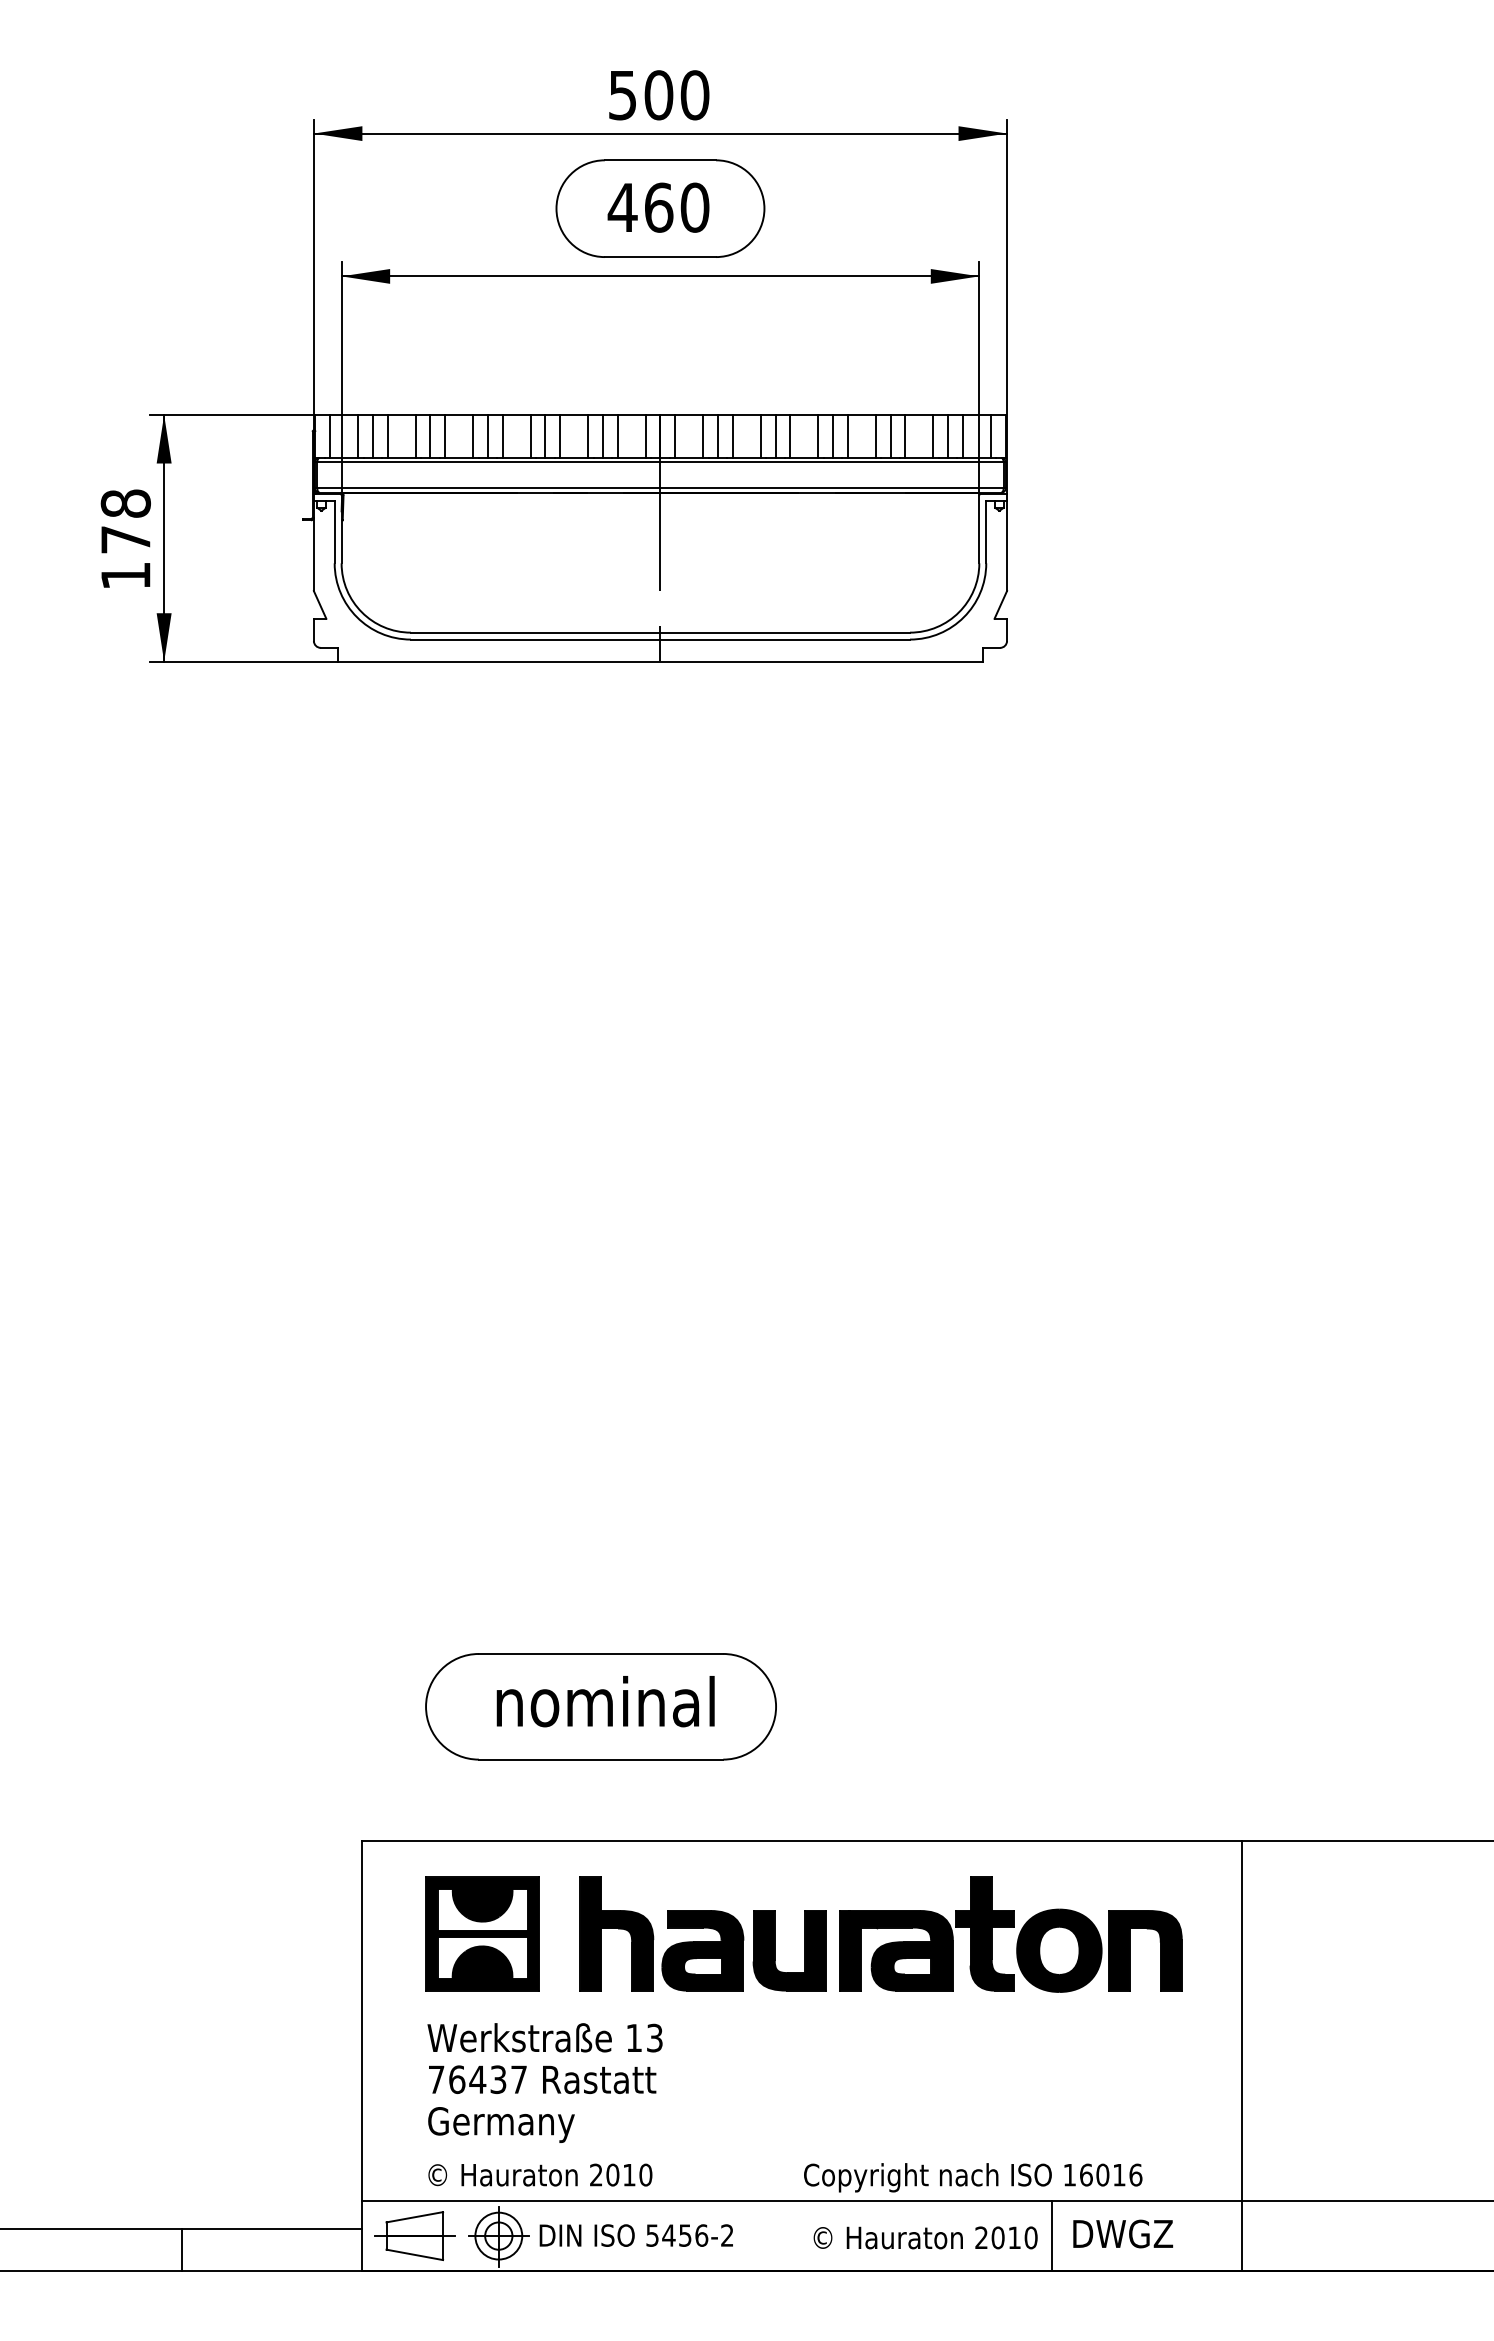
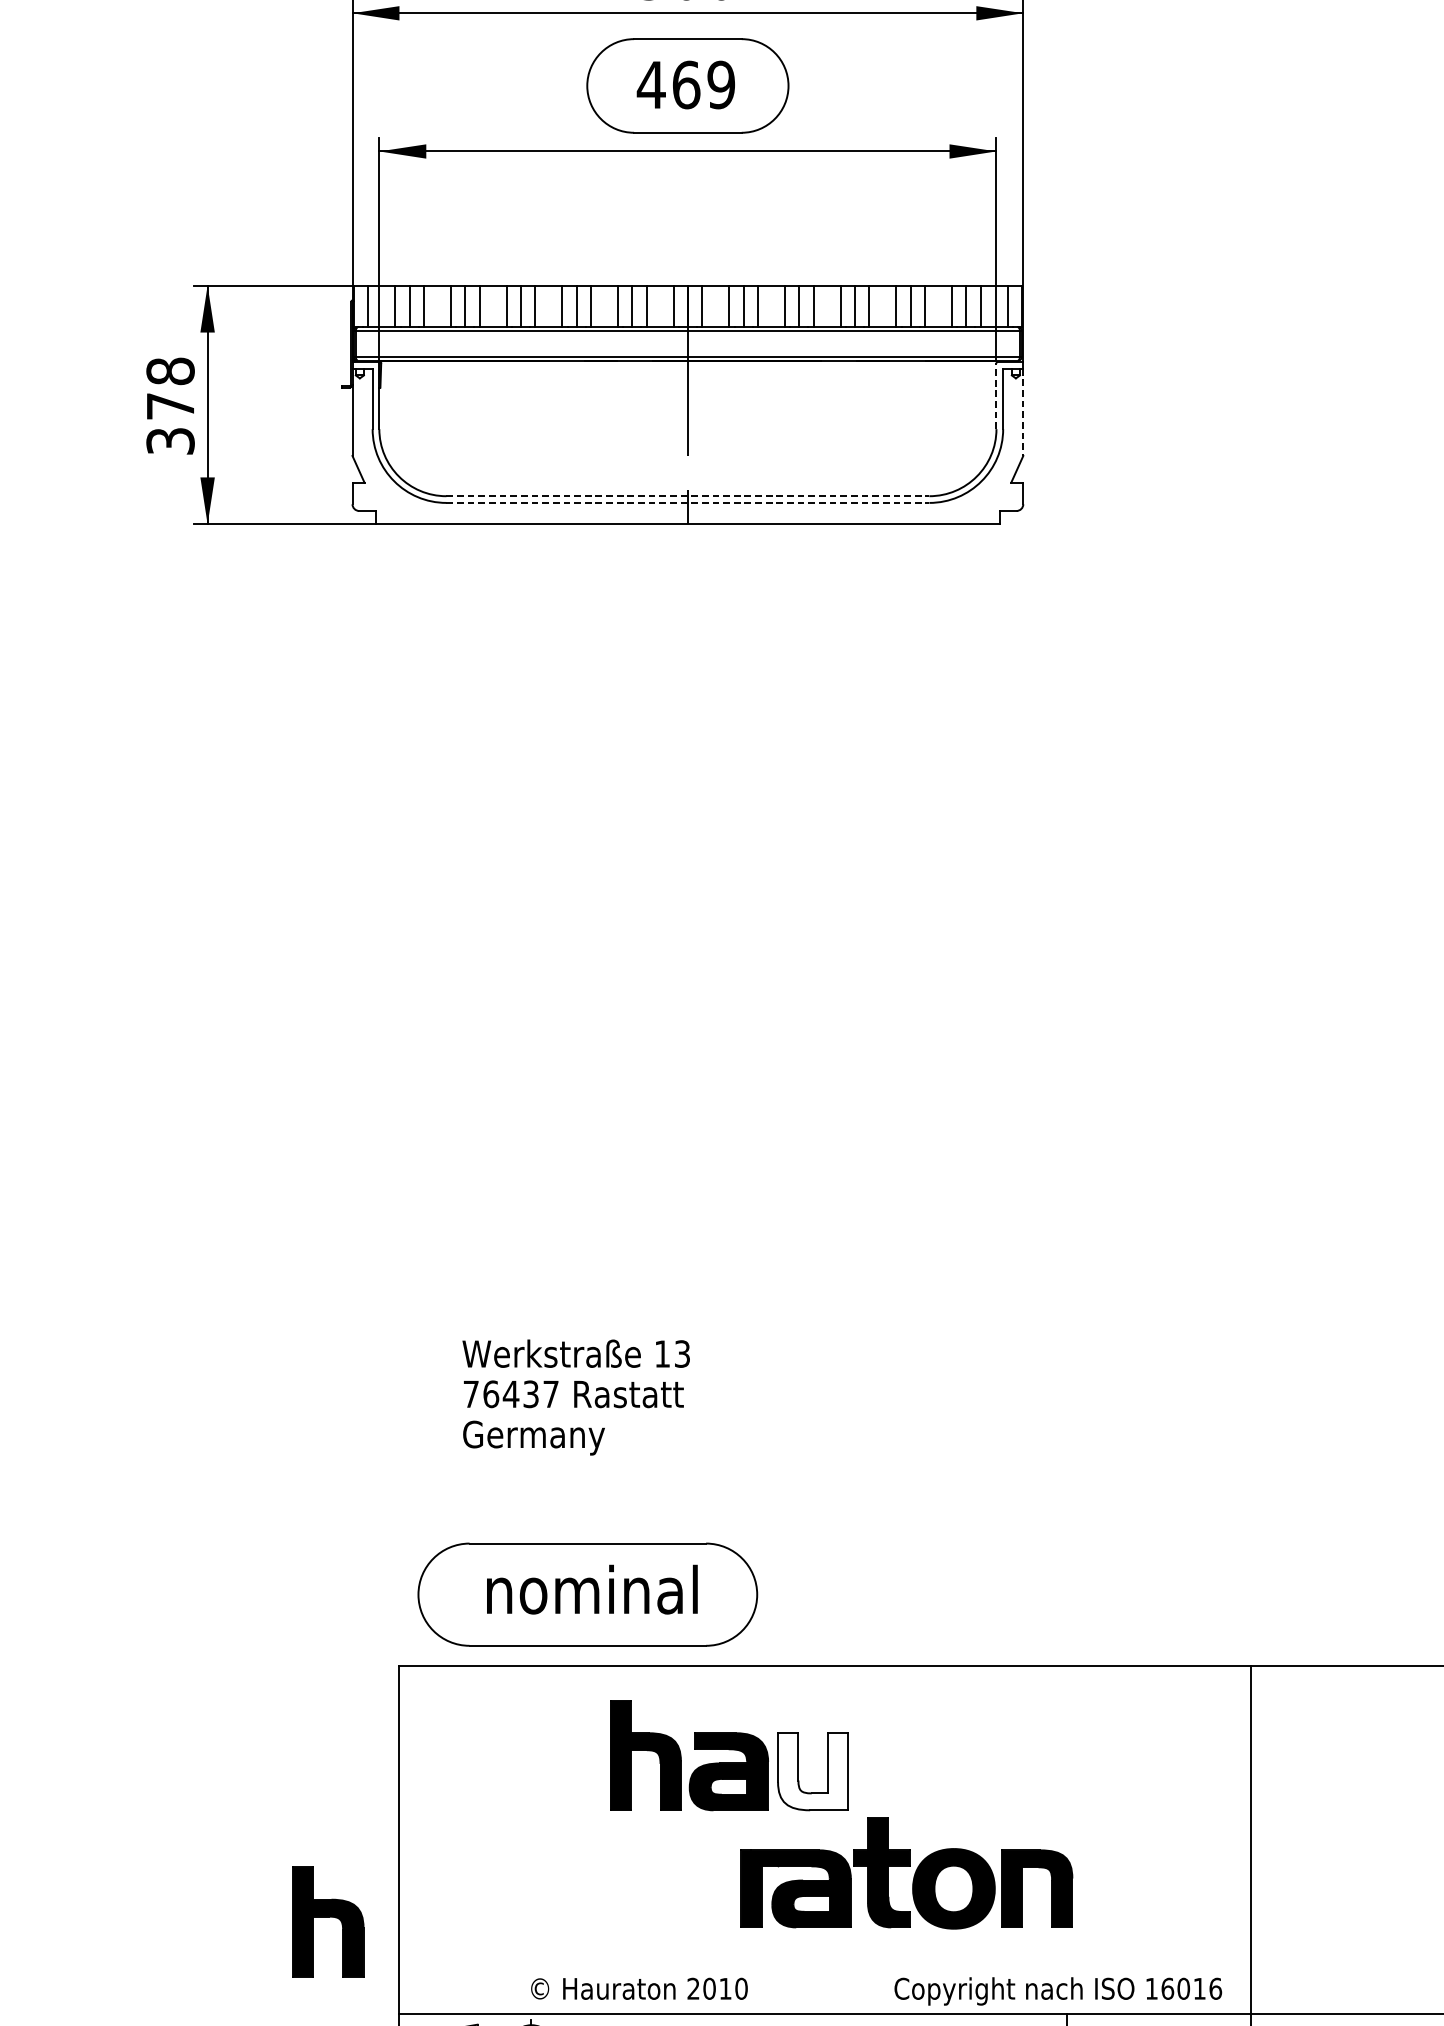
text: (694, 207) -> (720, 84), 460 -> 469
line: (979, 529) -> (996, 396), solid -> dashed
line: (1007, 546) -> (1023, 412), solid -> dashed
text: (125, 575) -> (170, 440), 178 -> 378
line: (660, 632) -> (687, 496), solid -> dashed
line: (660, 639) -> (687, 502), solid -> dashed
part: (600, 1706) -> (587, 1594), moved
part: (1010, 1927) -> (906, 1866), moved
part: (482, 1933) -> (515, 1755), removed
fill: (789, 1950) -> (812, 1771), removed
text: (544, 2082) -> (575, 1397), moved
part: (288, 2105) -> (327, 1921), added
text: (785, 2177) -> (876, 1991), moved

